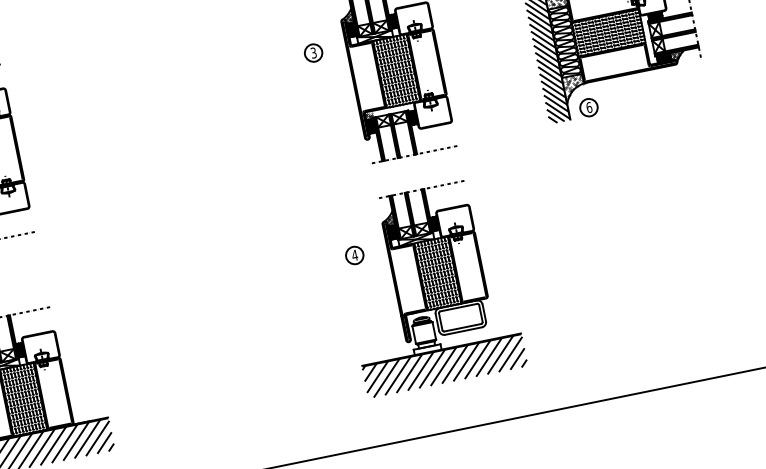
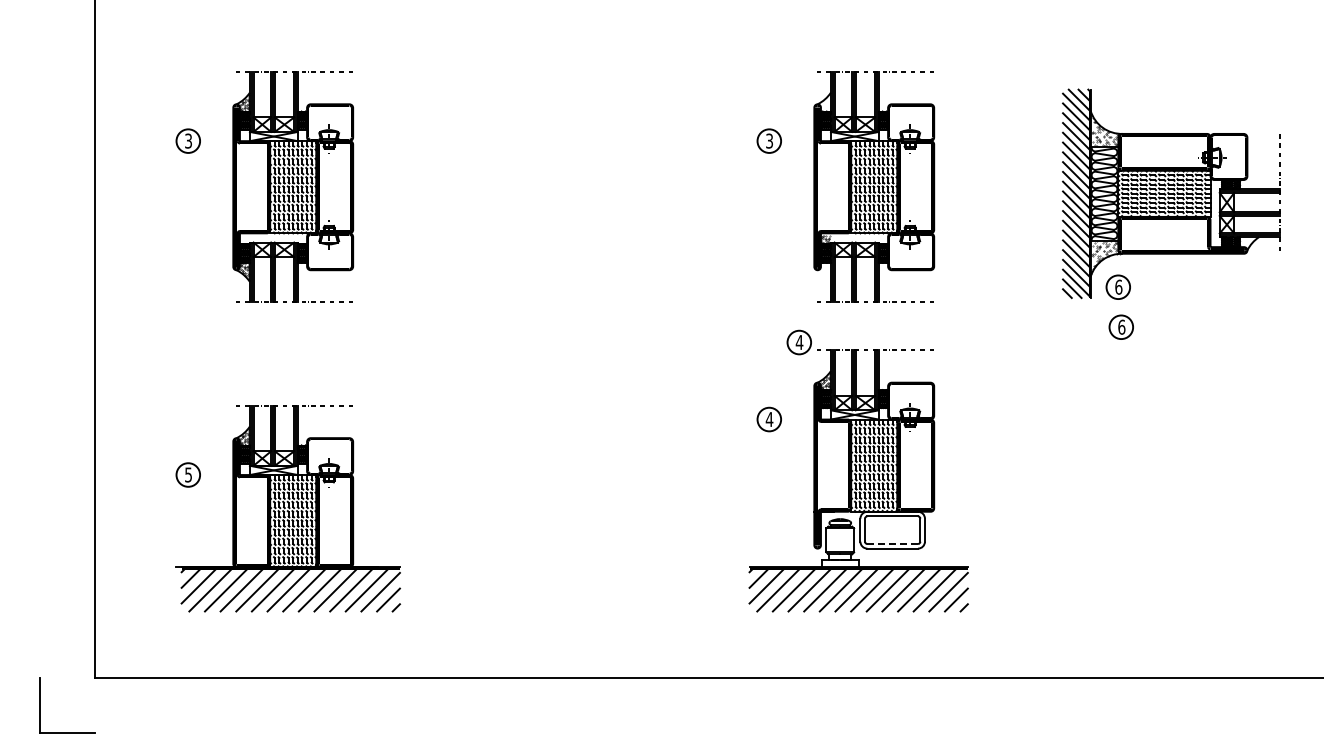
hatch: (348, 16) -> (825, 102), removed
hatch: (676, 55) -> (1248, 242), removed
part: (596, 135) -> (1120, 326), added
part: (364, 195) -> (798, 342), added
line: (462, 328) -> (892, 544), solid -> dashed

